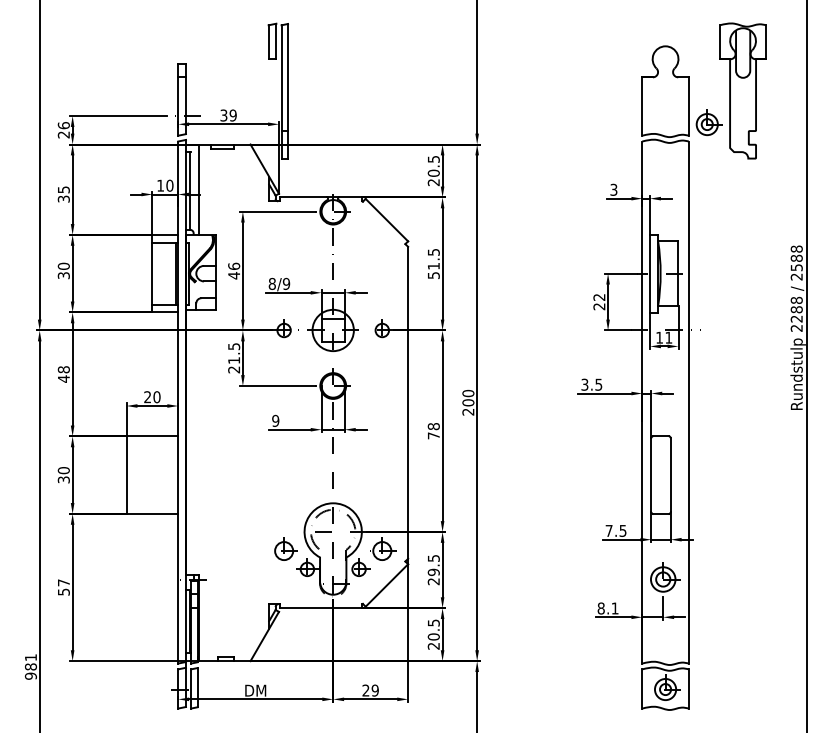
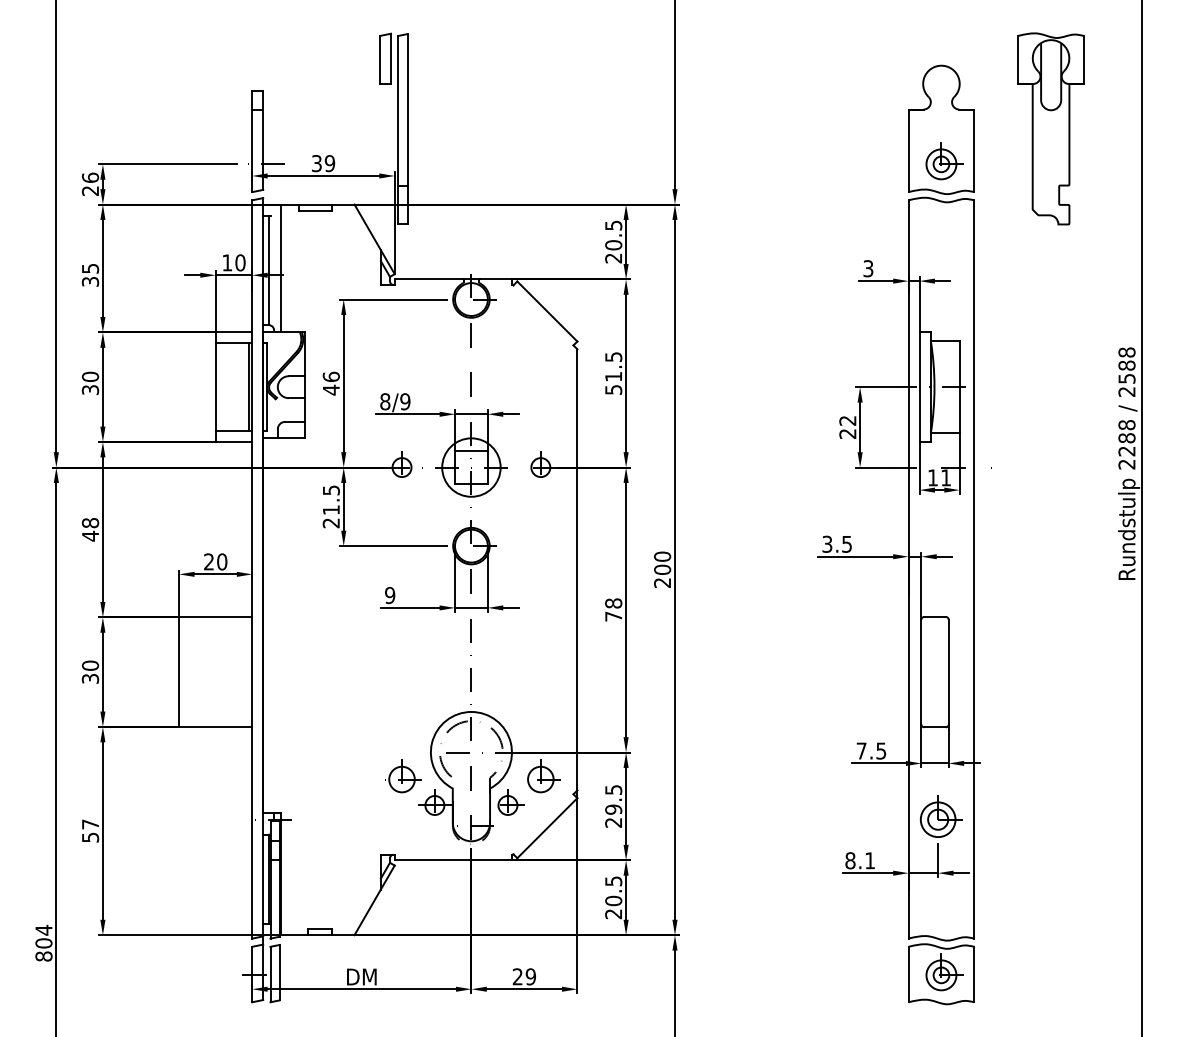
part: (709, 122) -> (944, 161), moved
text: (30, 666) -> (43, 942), 981 -> 804

